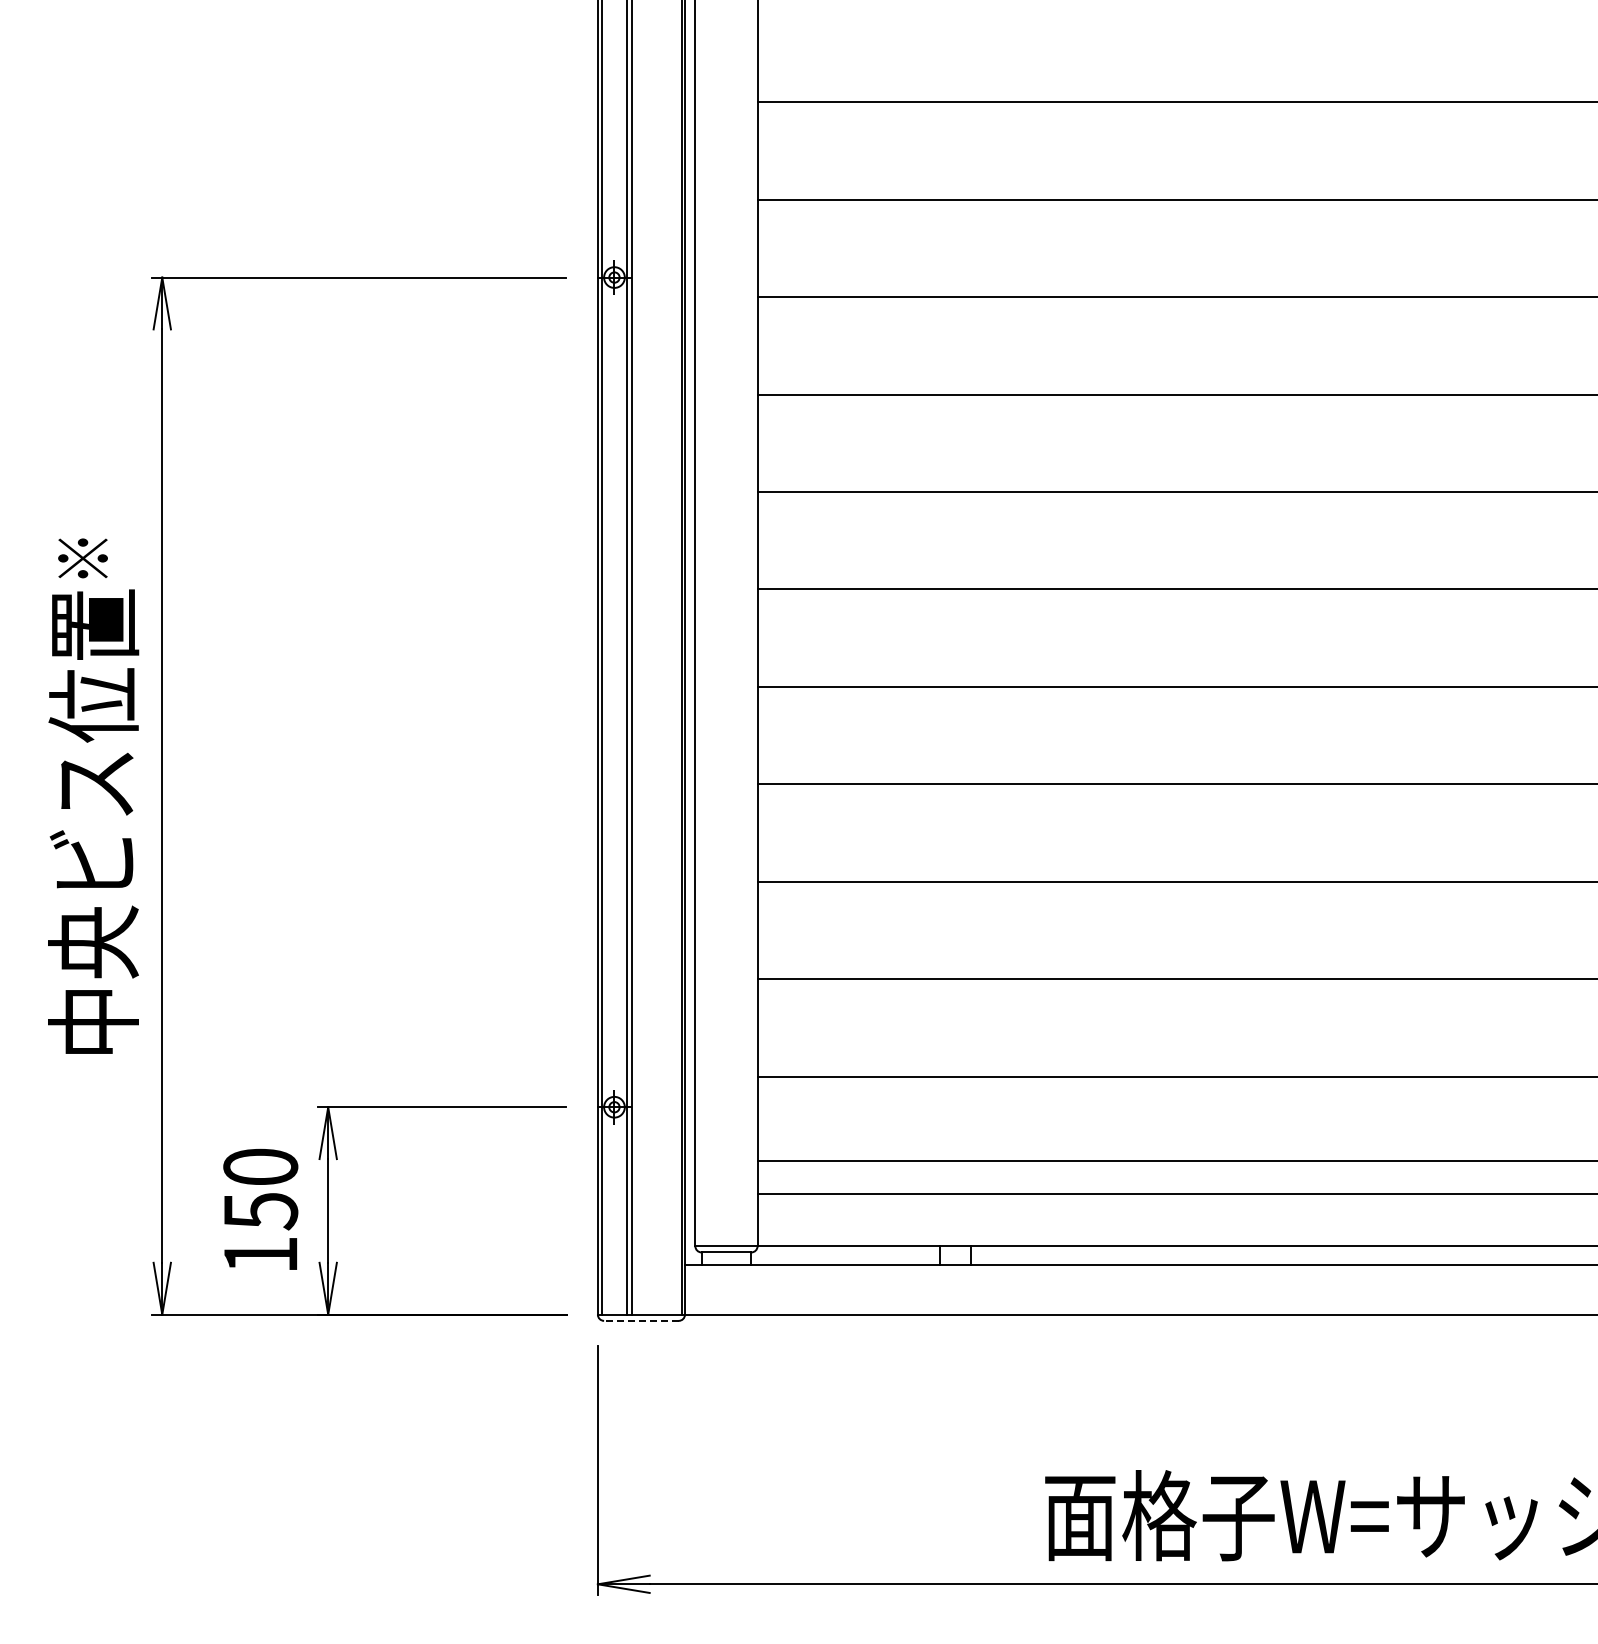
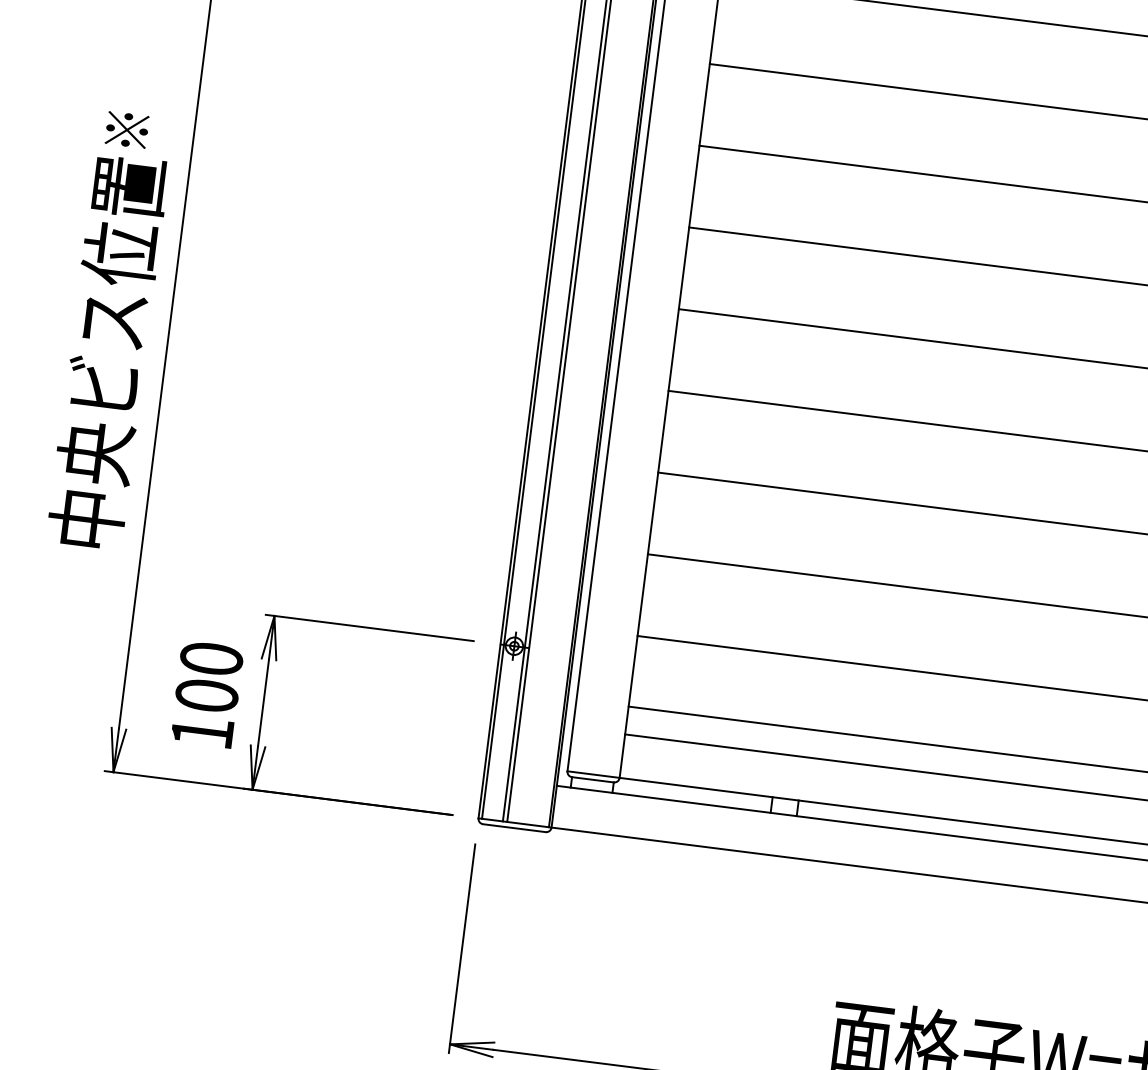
text: (260, 1211) -> (206, 696), 150 -> 100
line: (640, 1320) -> (513, 827), dashed -> solid

